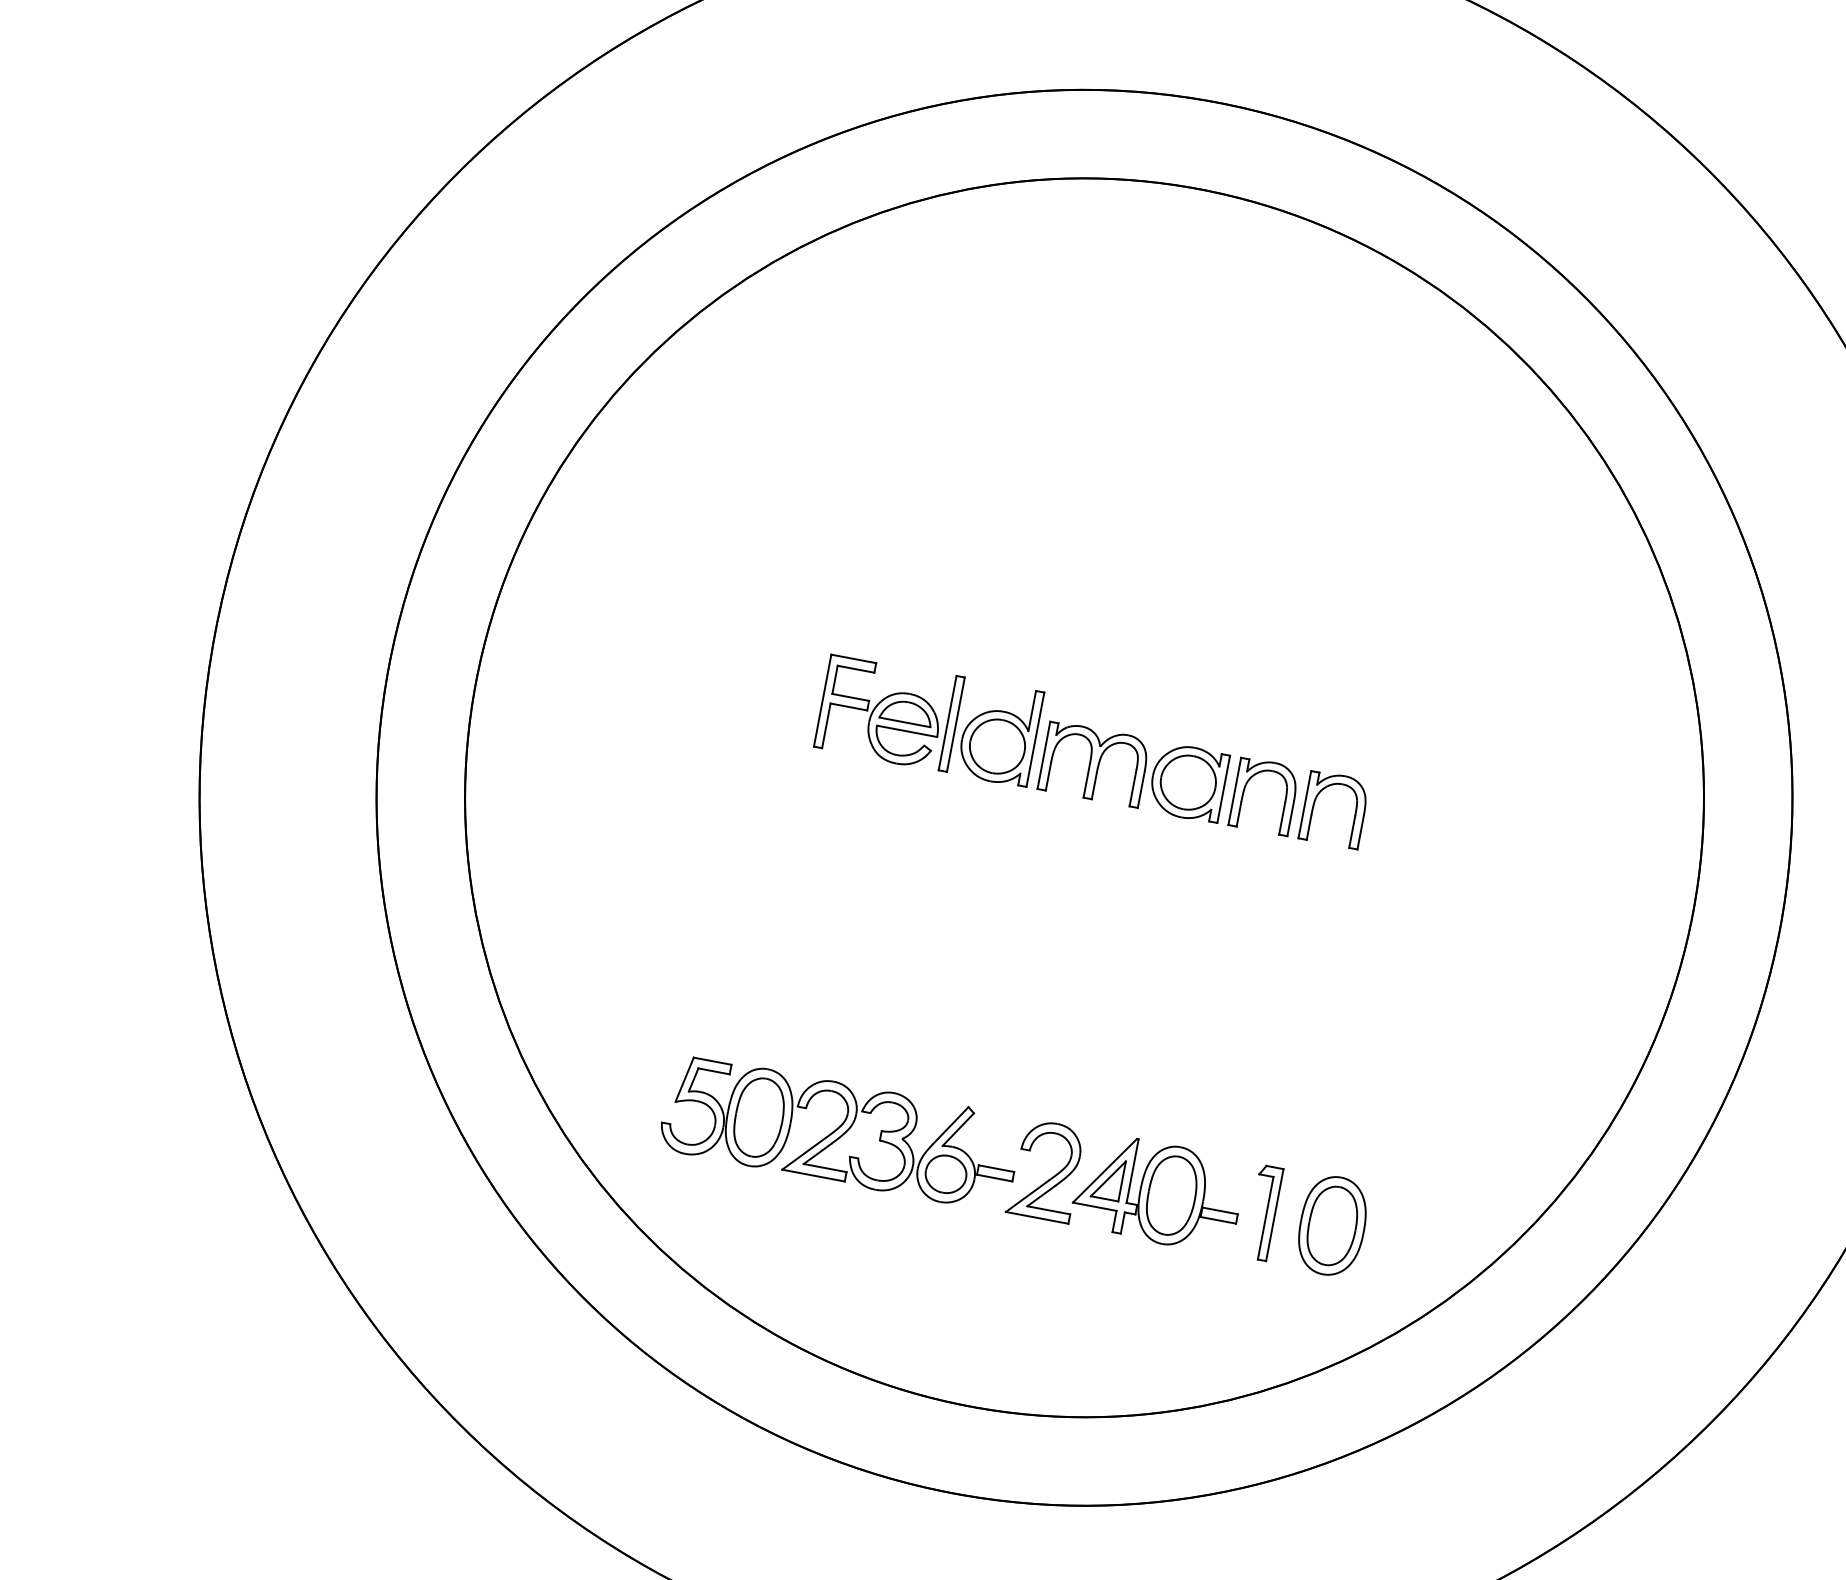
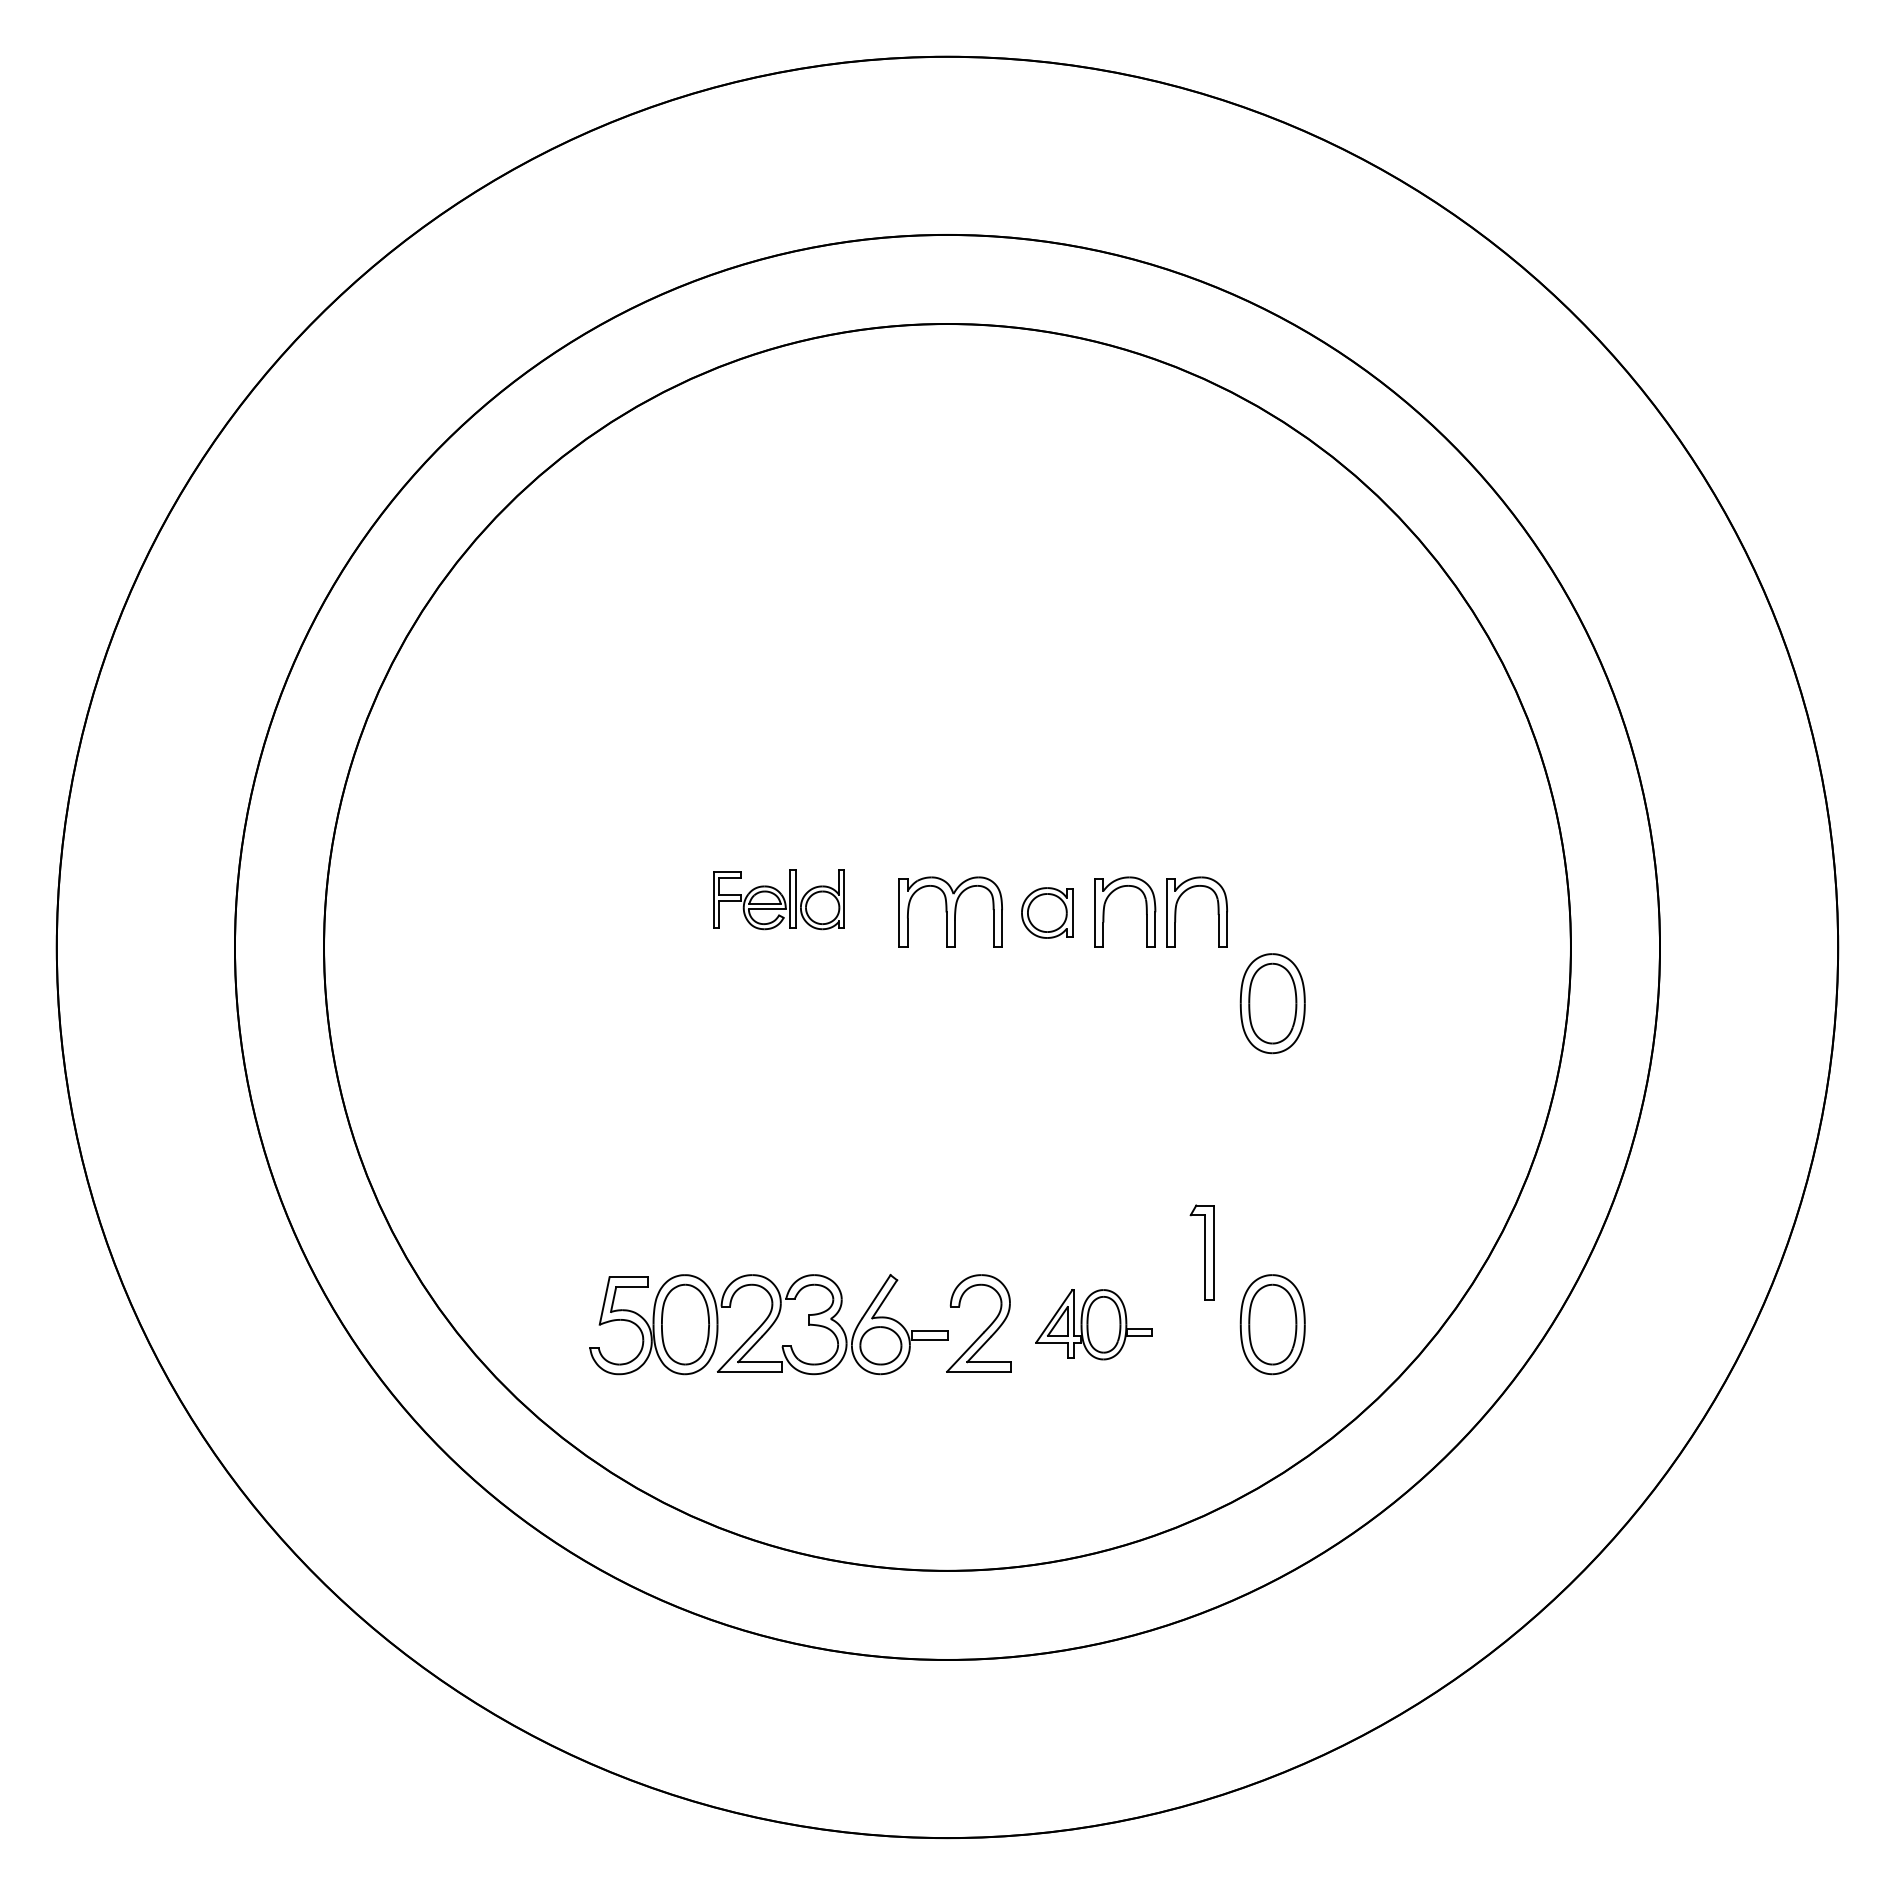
part: (928, 719) -> (778, 899), size x0.6
part: (1188, 782) -> (1047, 912), size x0.7
part: (1391, 912) -> (1272, 1003), added
part: (1157, 1192) -> (1093, 1324), size x0.7
part: (1262, 1212) -> (1201, 1252), moved

